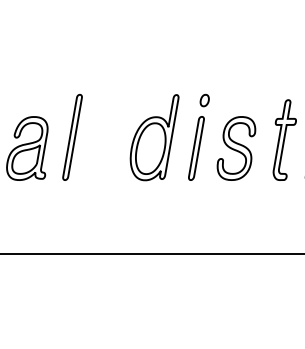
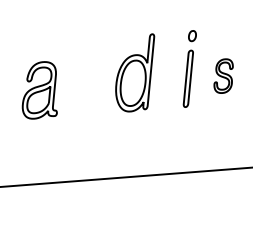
part: (72, 137) -> (78, 77), removed
part: (154, 137) -> (135, 73), moved
part: (236, 148) -> (223, 76), size x0.6

